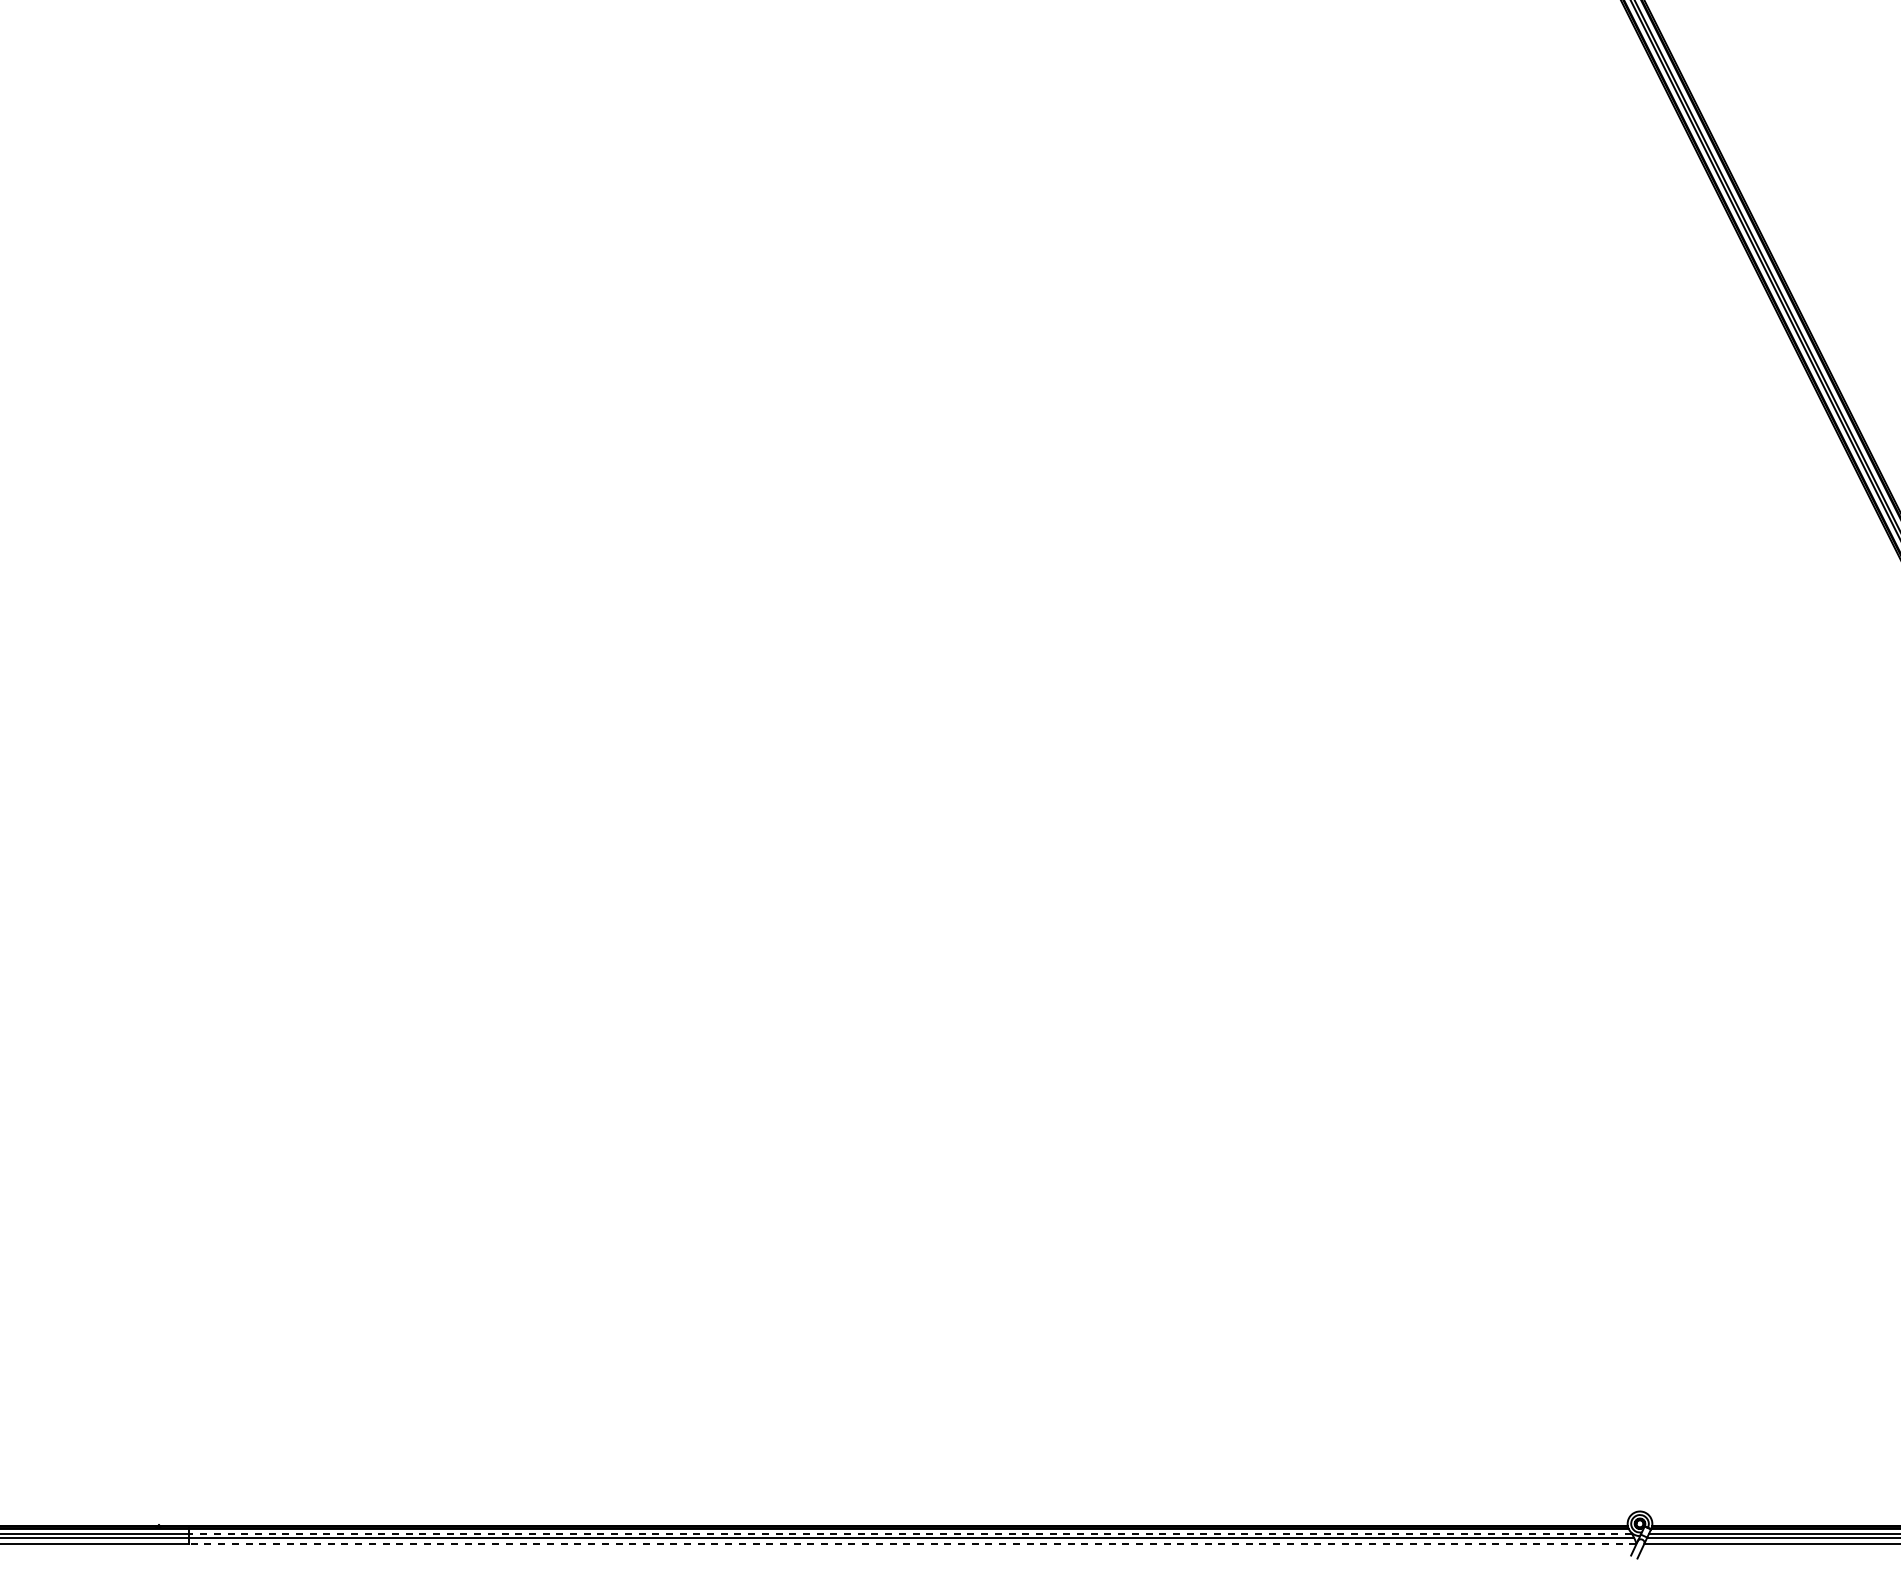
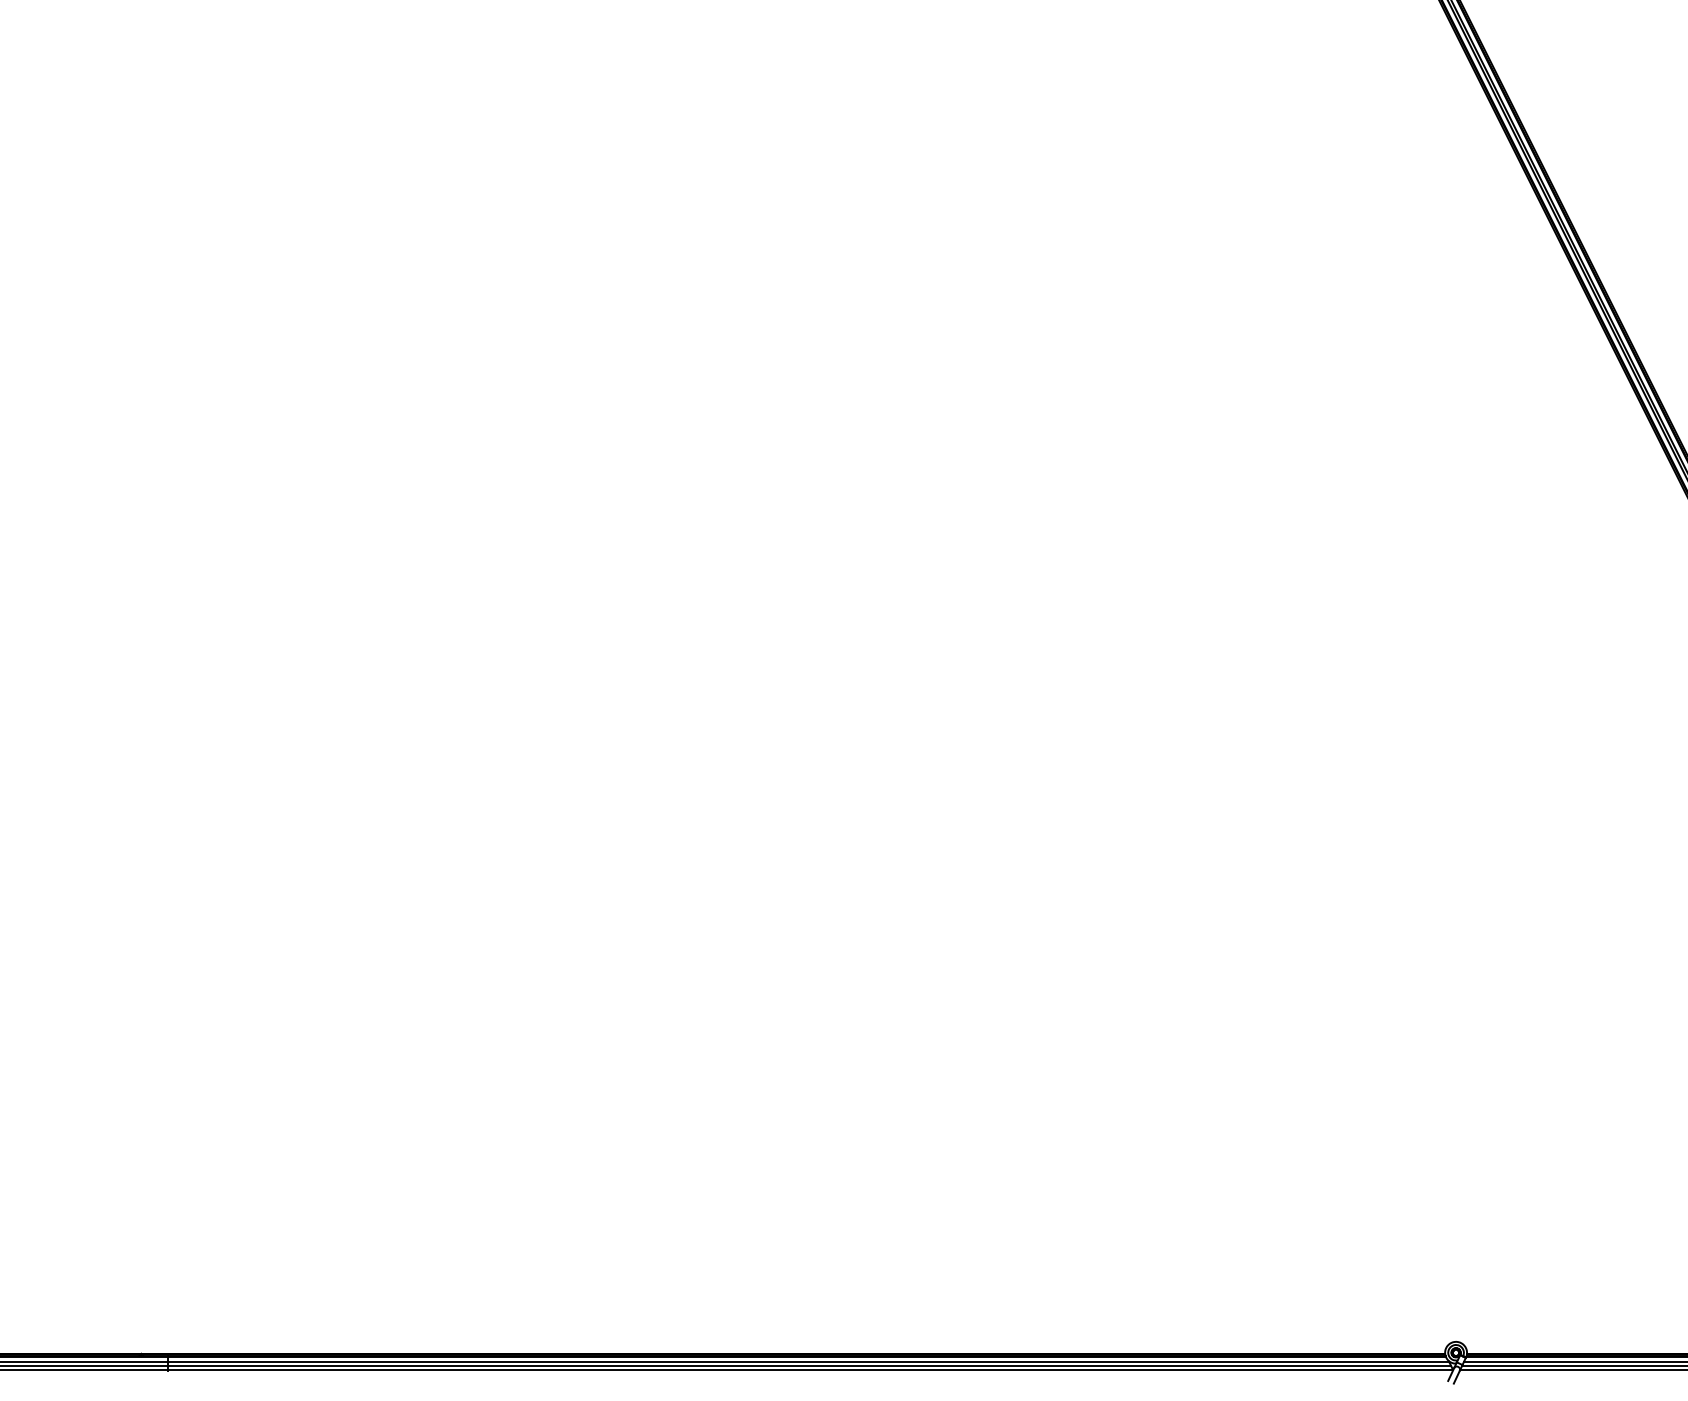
line: (910, 1533) -> (808, 1361), dashed -> solid
line: (912, 1543) -> (810, 1370), dashed -> solid

